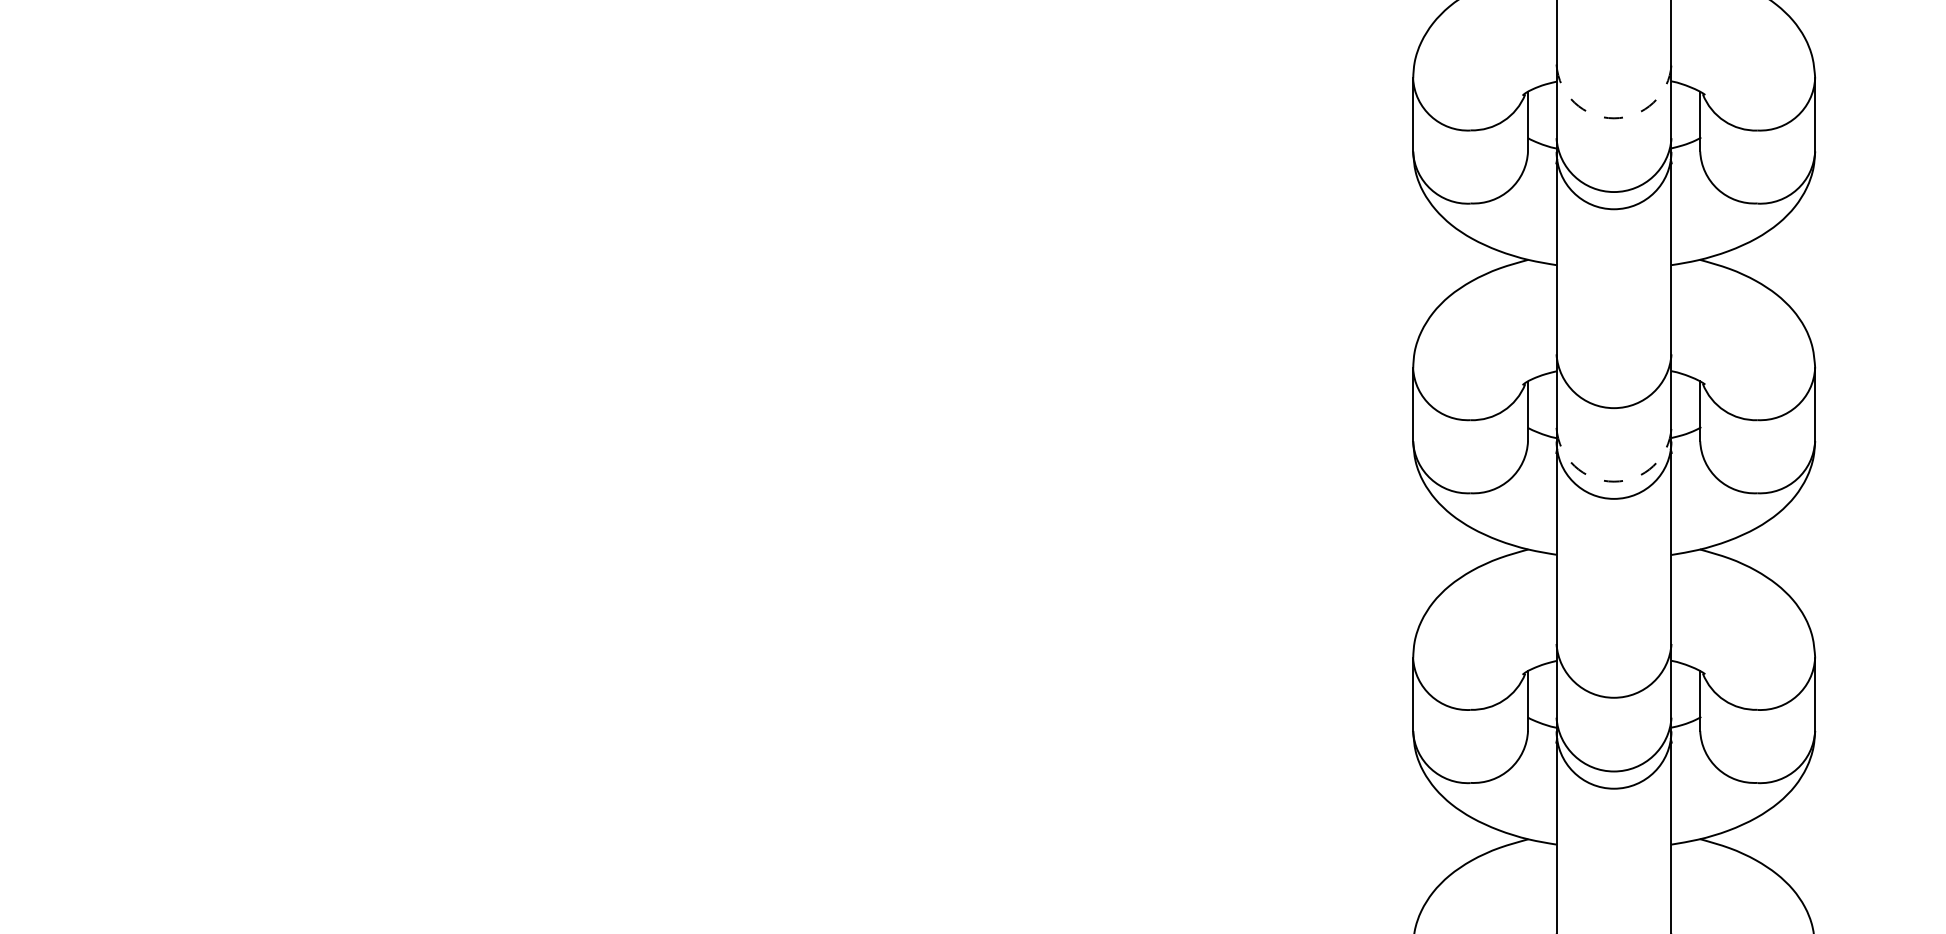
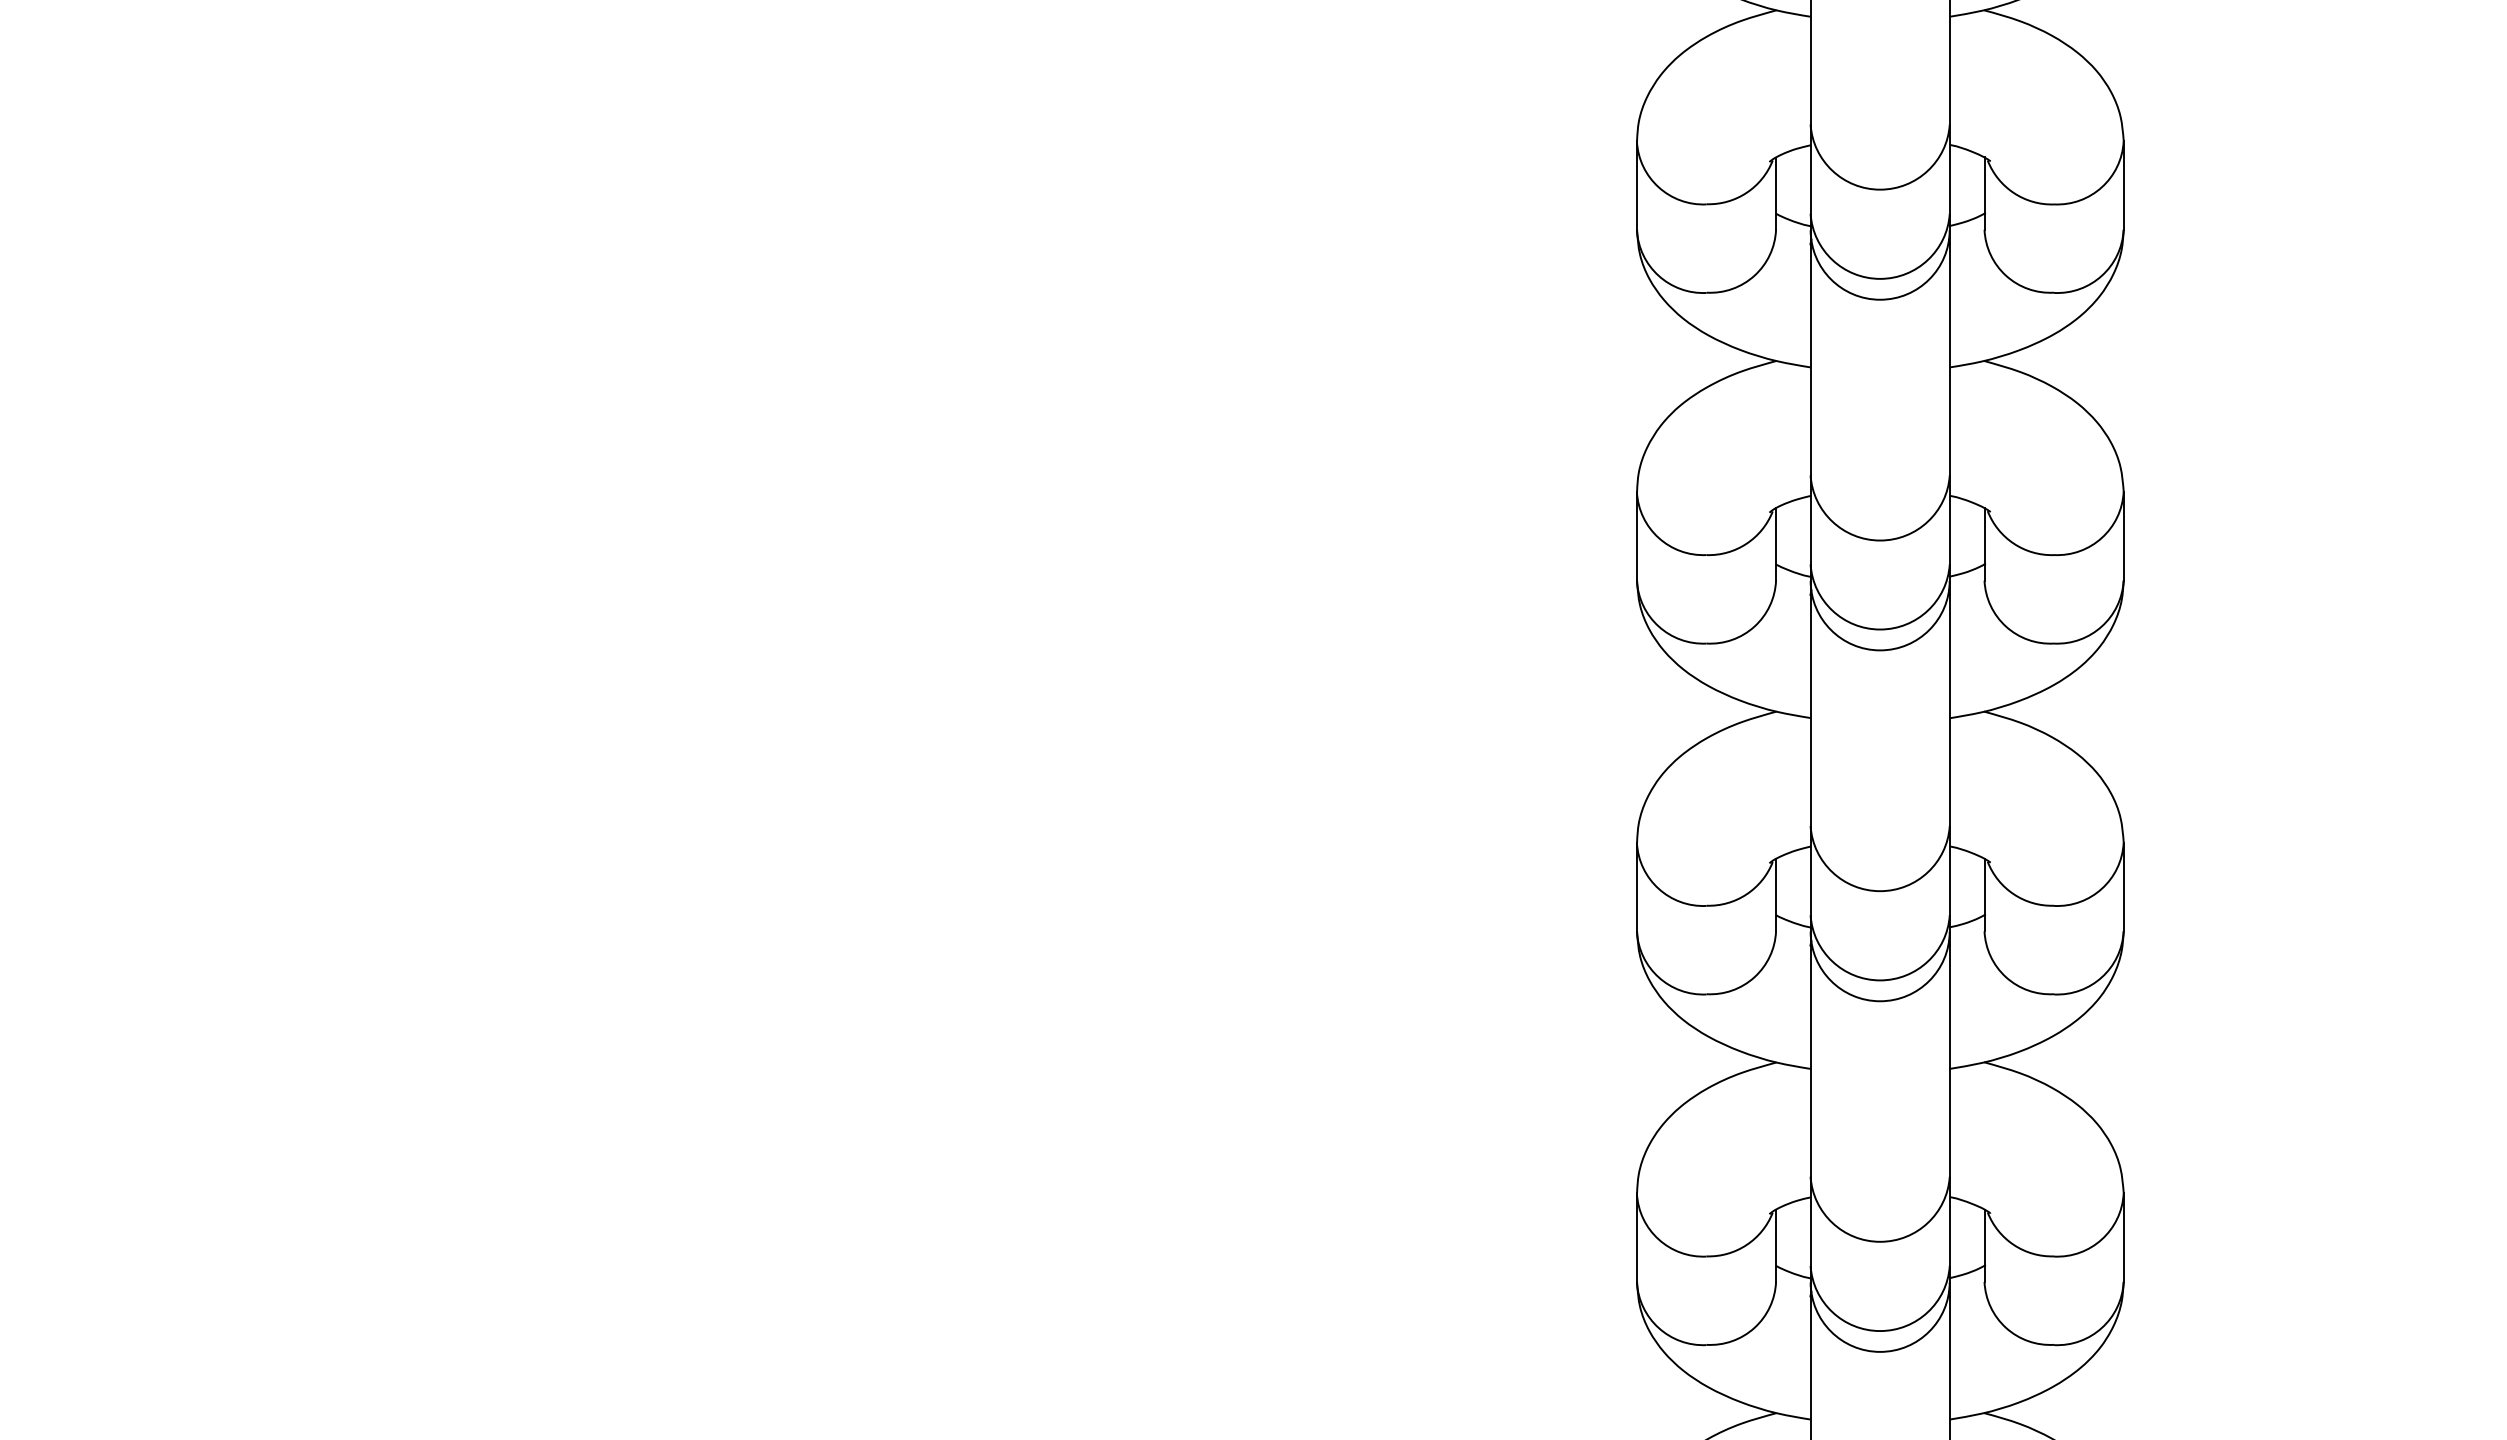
arc: (1614, 118) -> (1880, 189), dashed -> solid
arc: (1614, 481) -> (1880, 629), dashed -> solid

